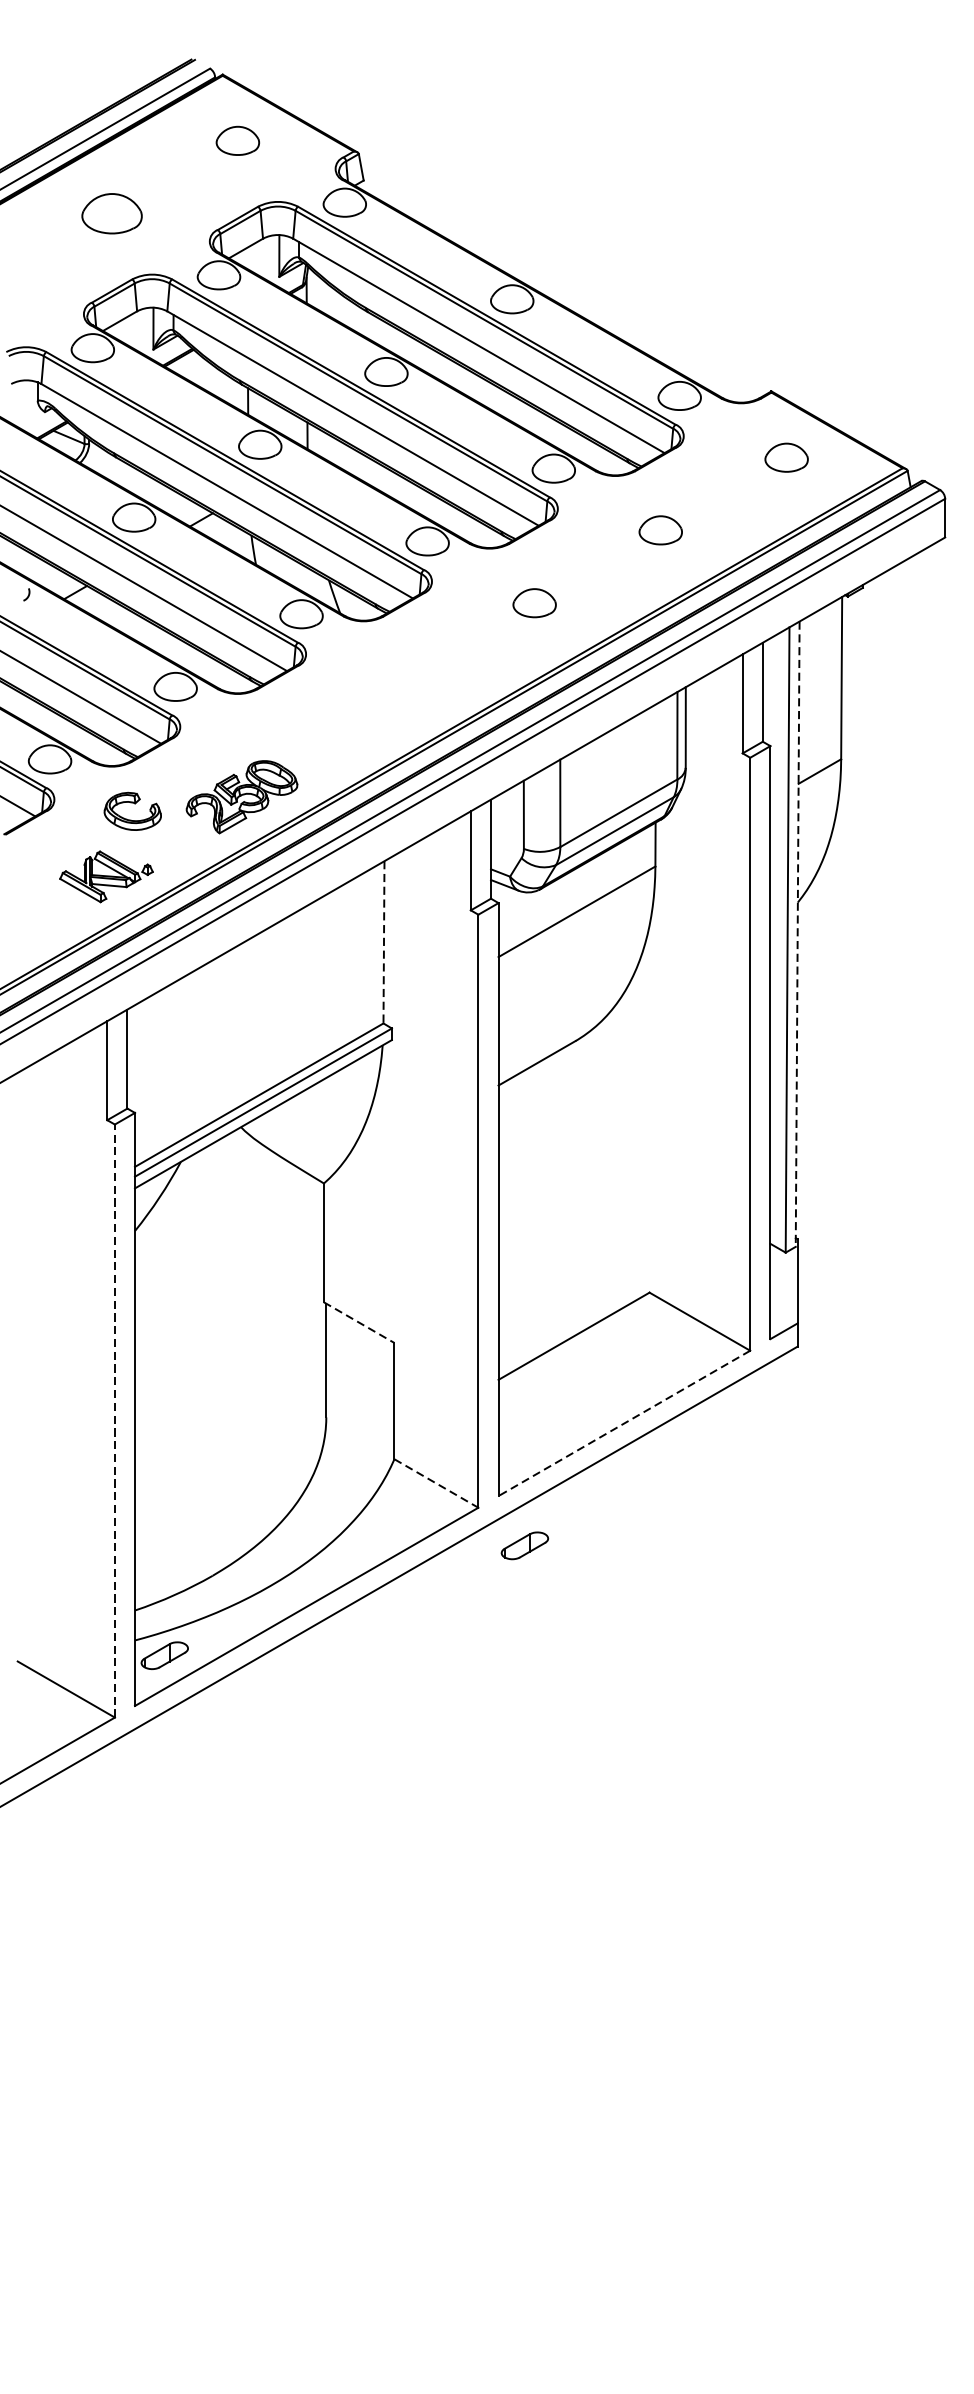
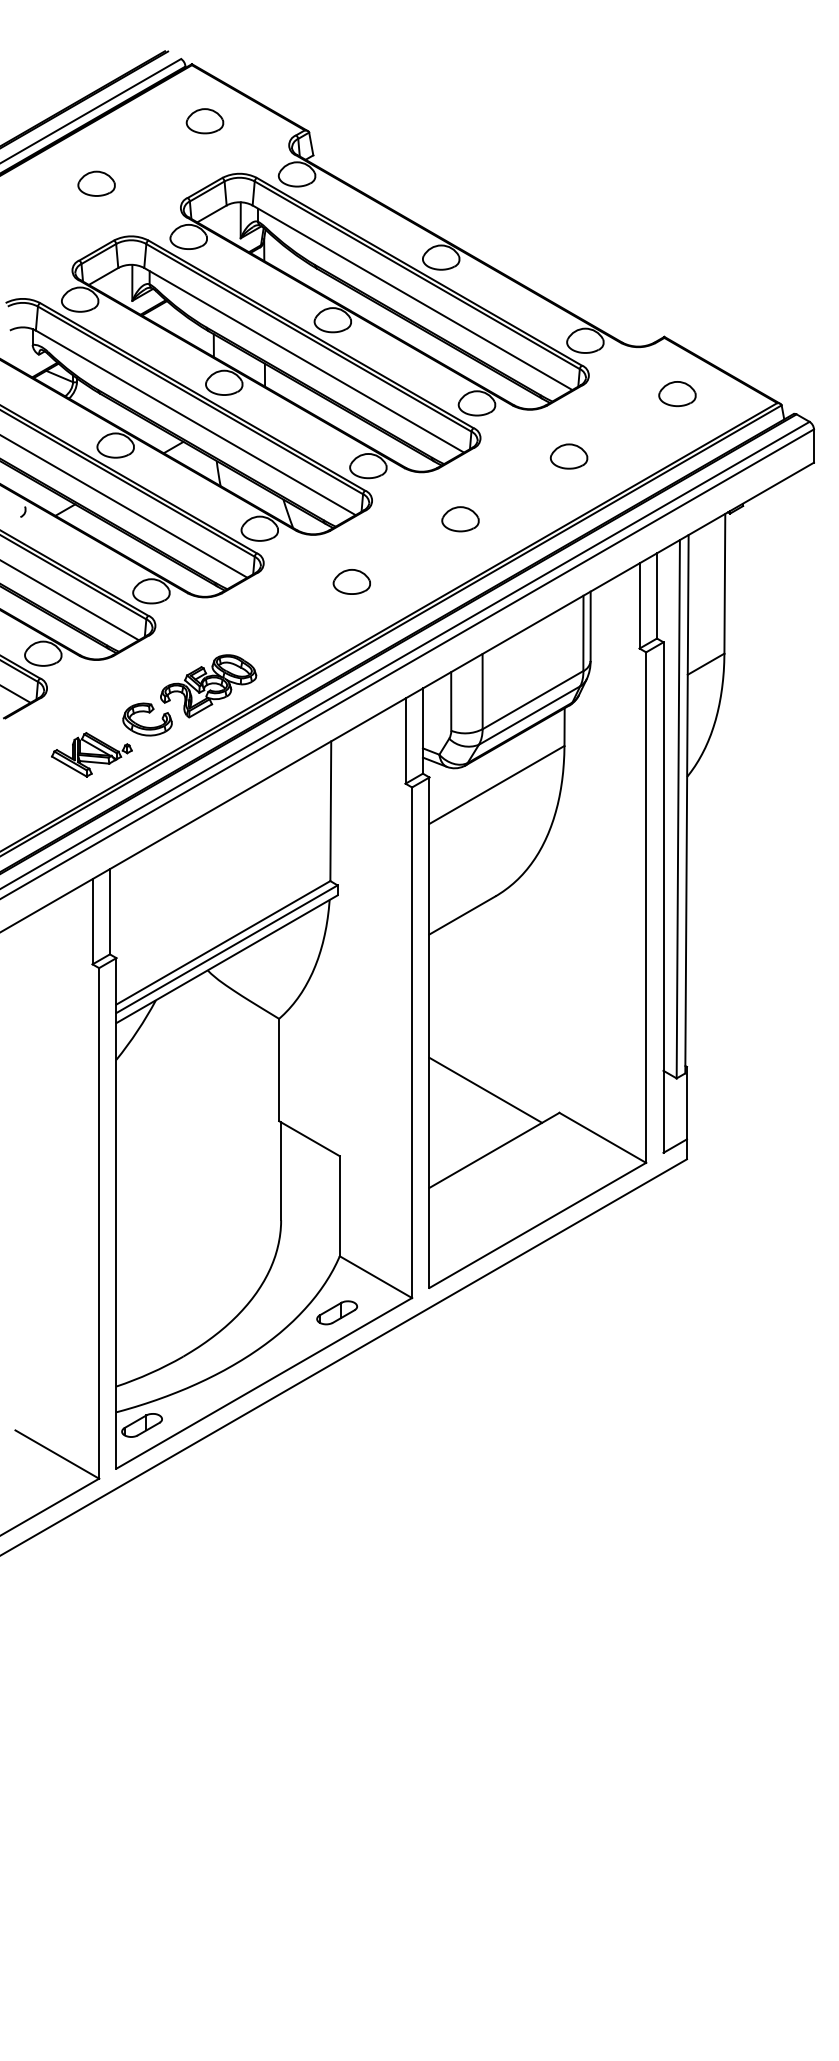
part: (111, 213) -> (96, 183), size x0.71
part: (408, 675) -> (351, 581), added
part: (133, 804) -> (148, 713), moved
line: (797, 934) -> (686, 804), dashed -> solid
line: (383, 942) -> (330, 811), dashed -> solid
line: (563, 1265) -> (485, 1089), added
line: (359, 1322) -> (309, 1138), dashed -> solid
line: (115, 1420) -> (99, 1222), dashed -> solid
line: (624, 1423) -> (537, 1225), dashed -> solid
line: (435, 1483) -> (375, 1277), dashed -> solid
part: (525, 1545) -> (337, 1312), moved

